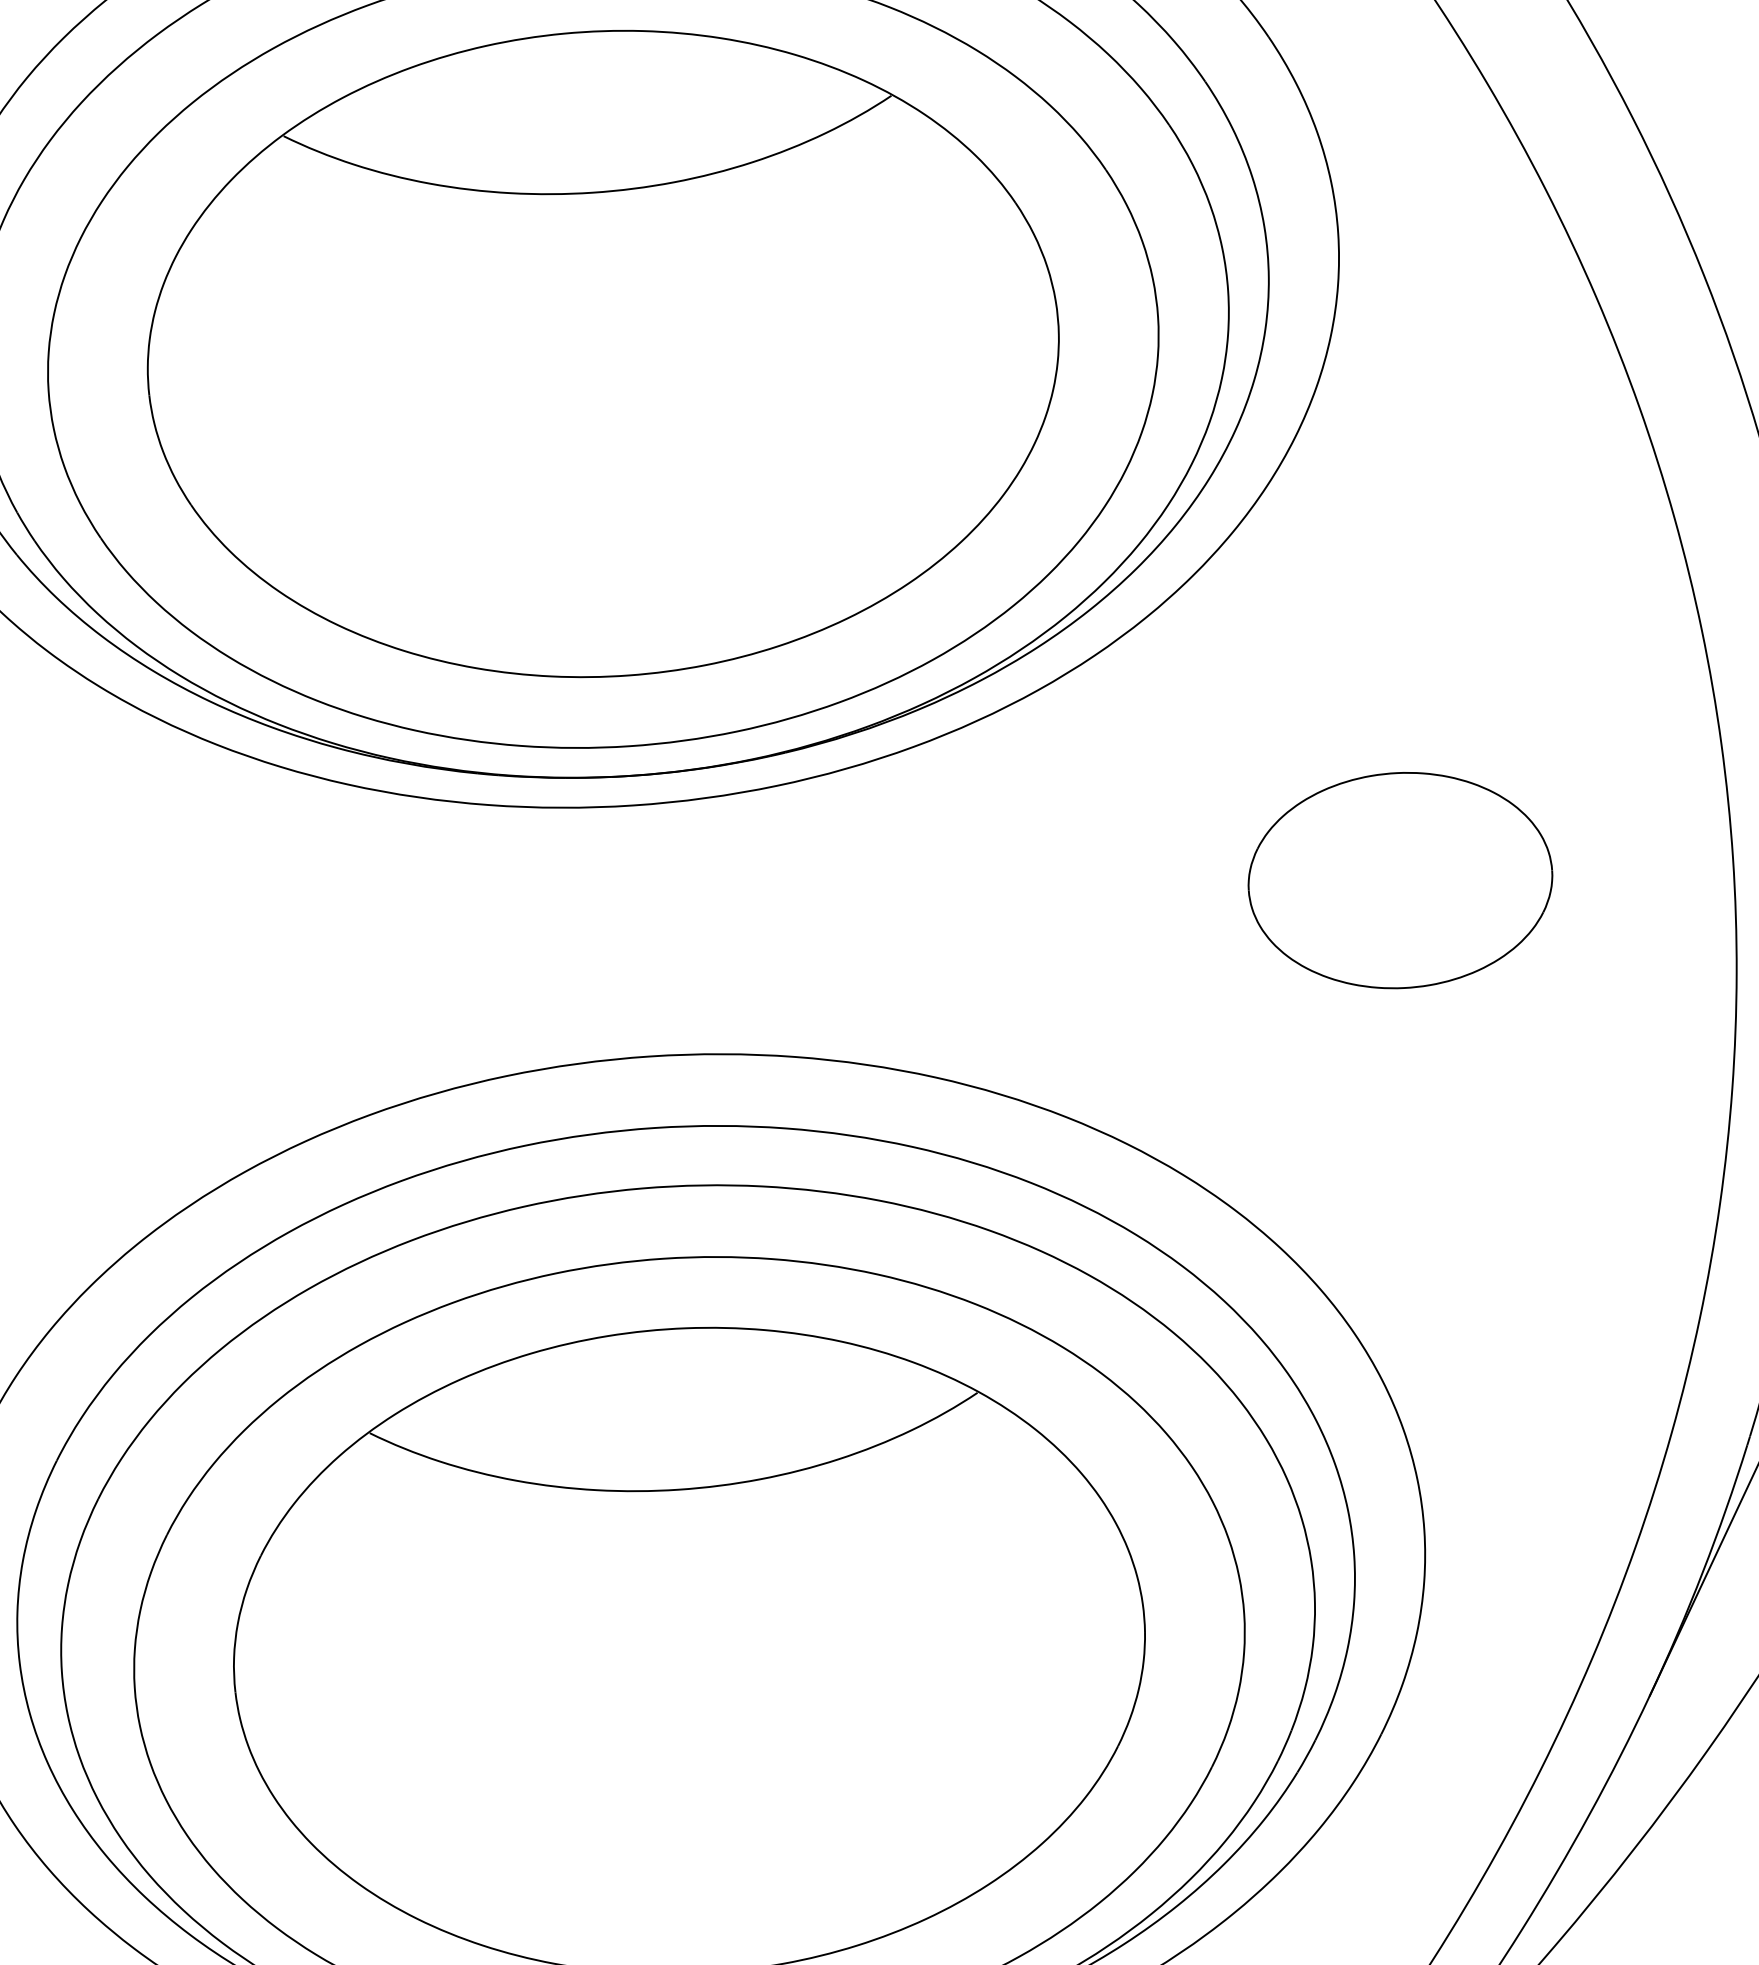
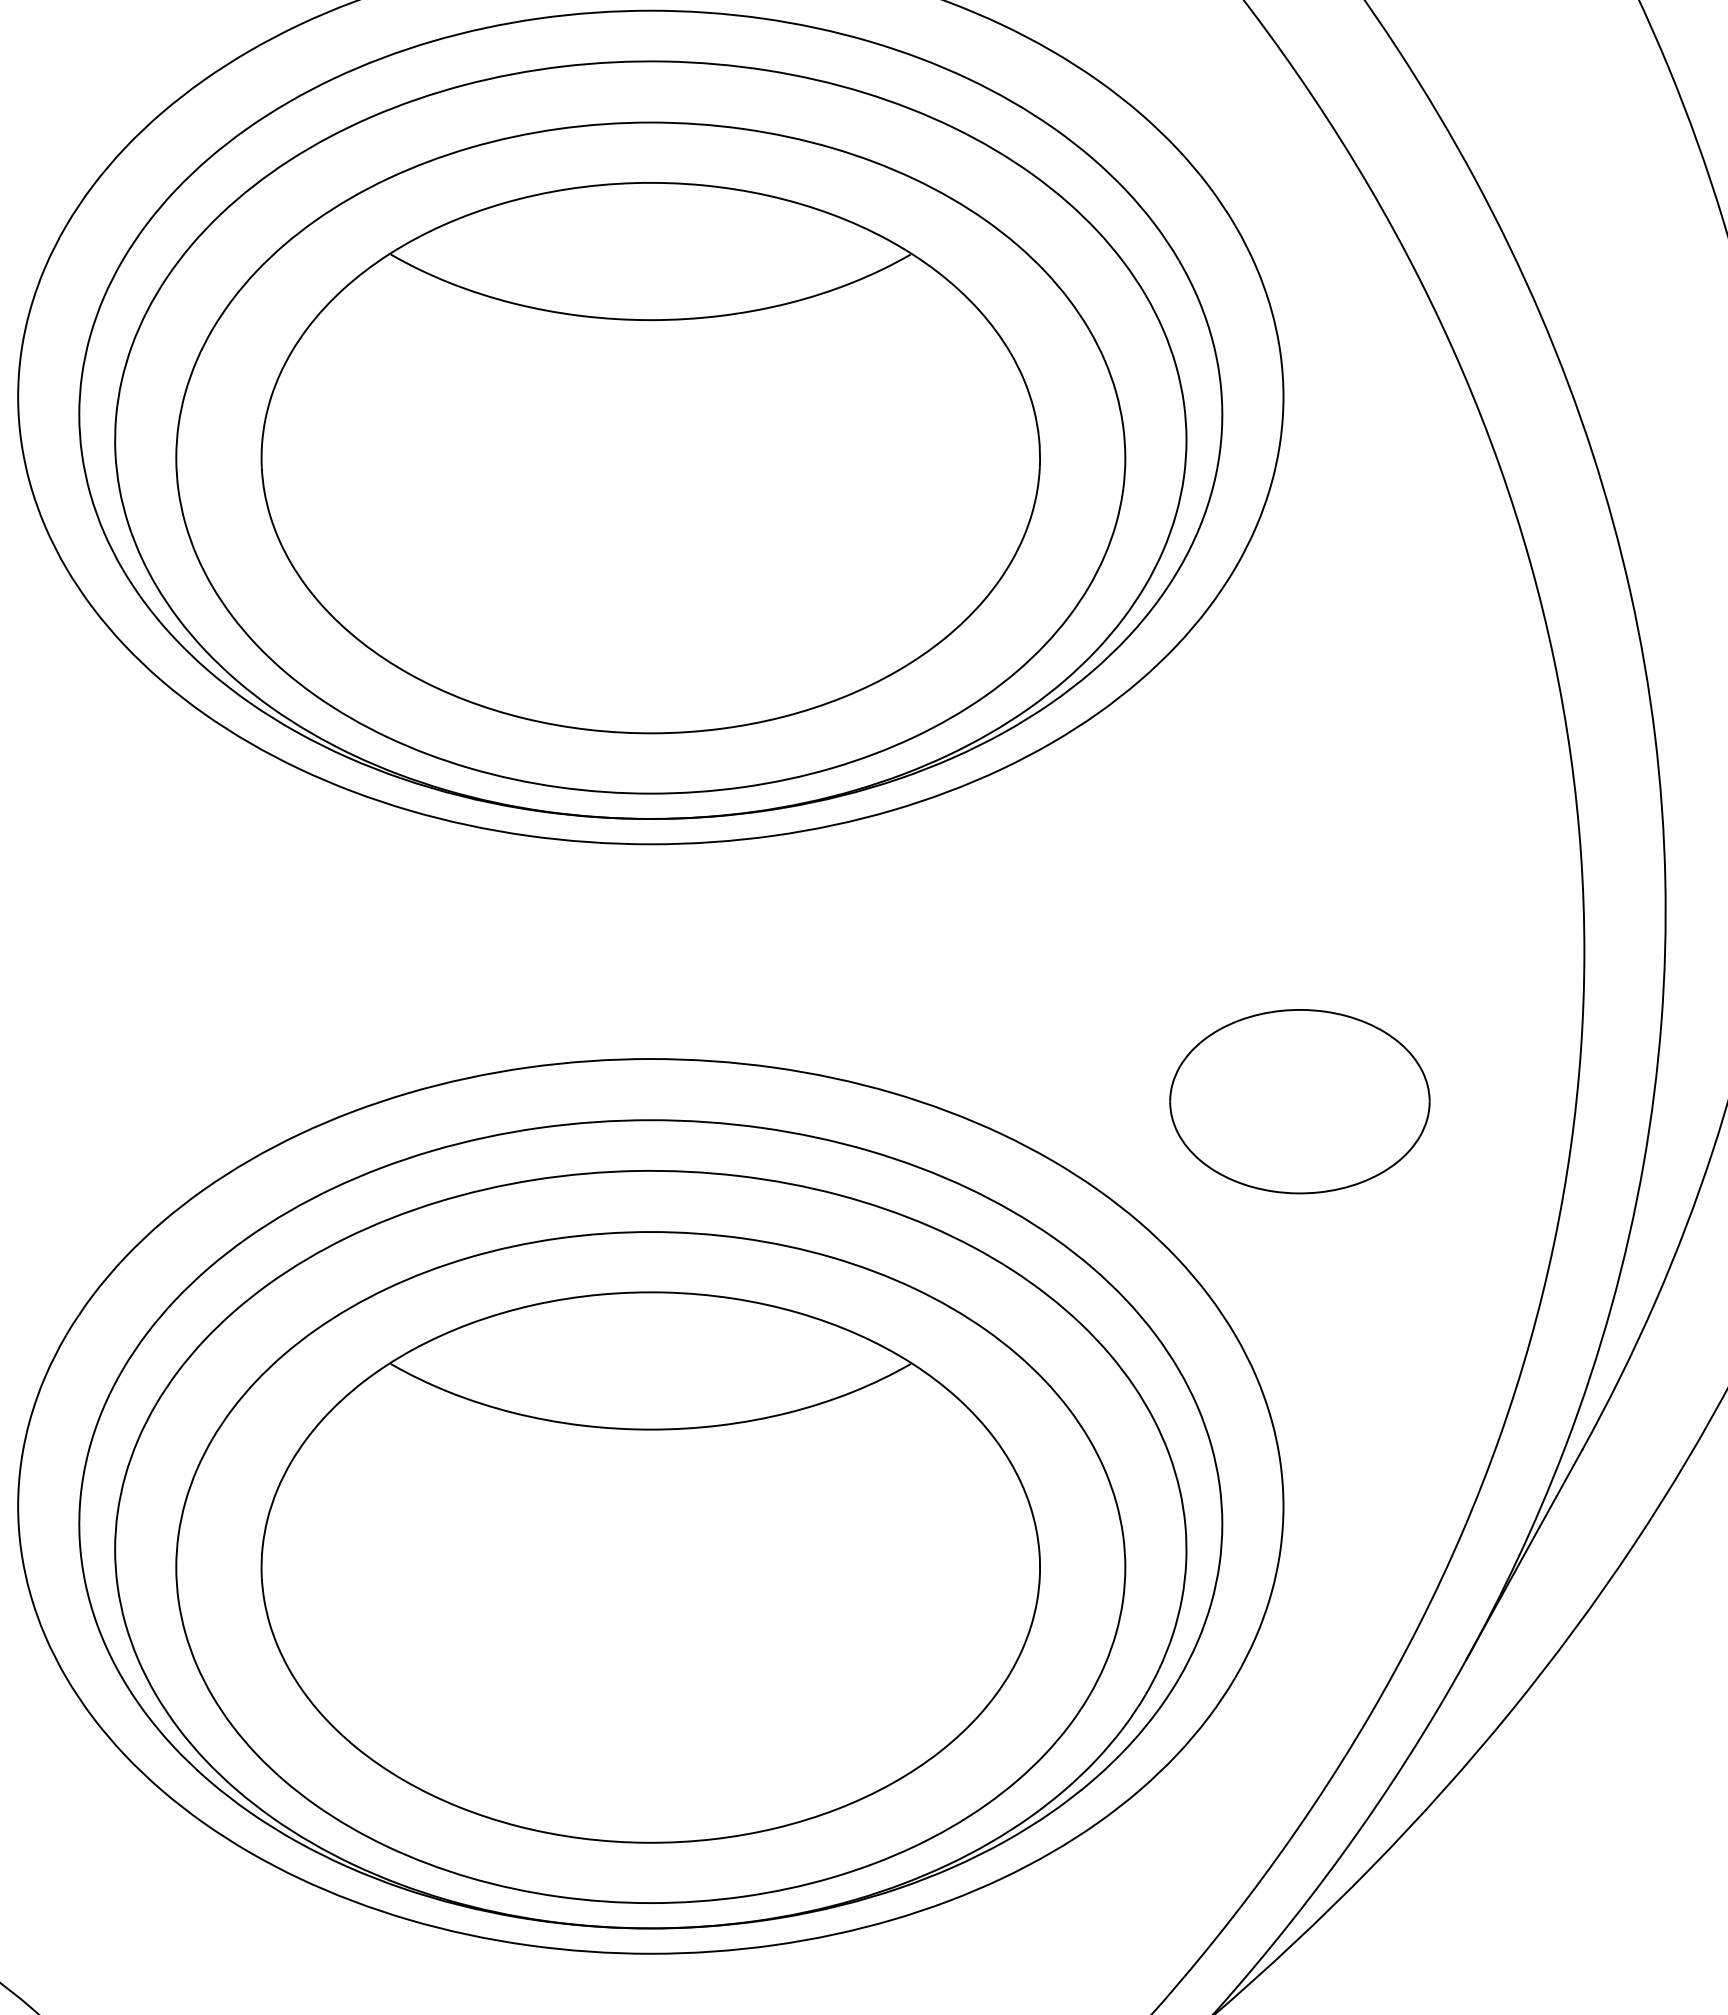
part: (1399, 880) -> (1299, 1101), moved

